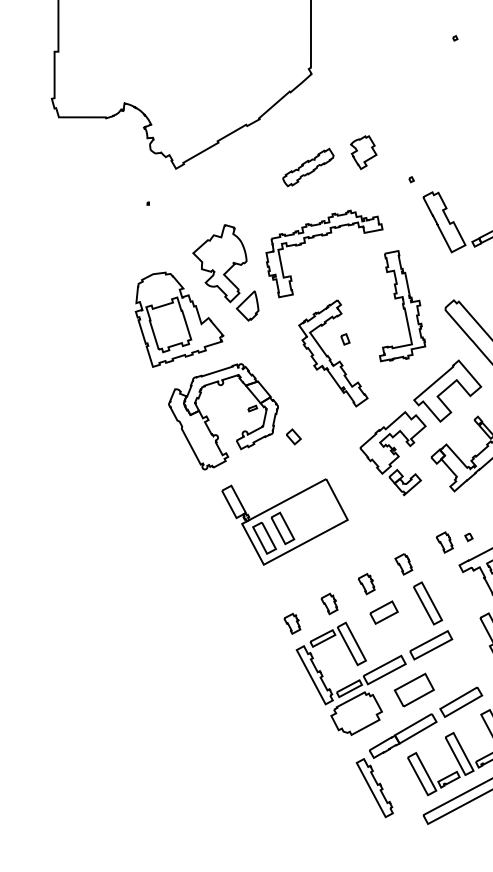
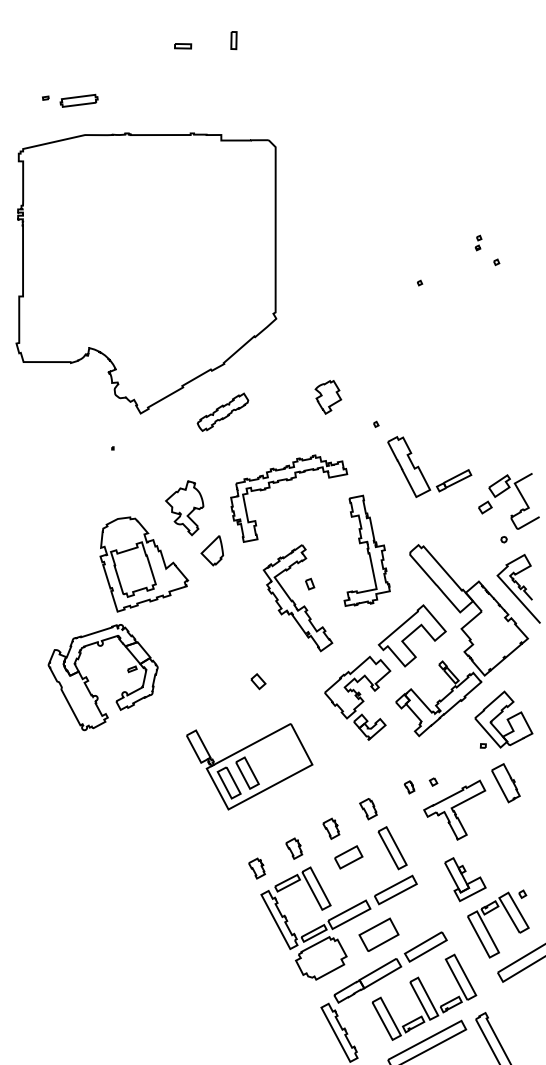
part: (307, 166) -> (222, 411), moved
part: (219, 262) -> (184, 507), size x0.7
part: (209, 419) -> (89, 680), moved
part: (444, 542) -> (409, 787), size x0.6

